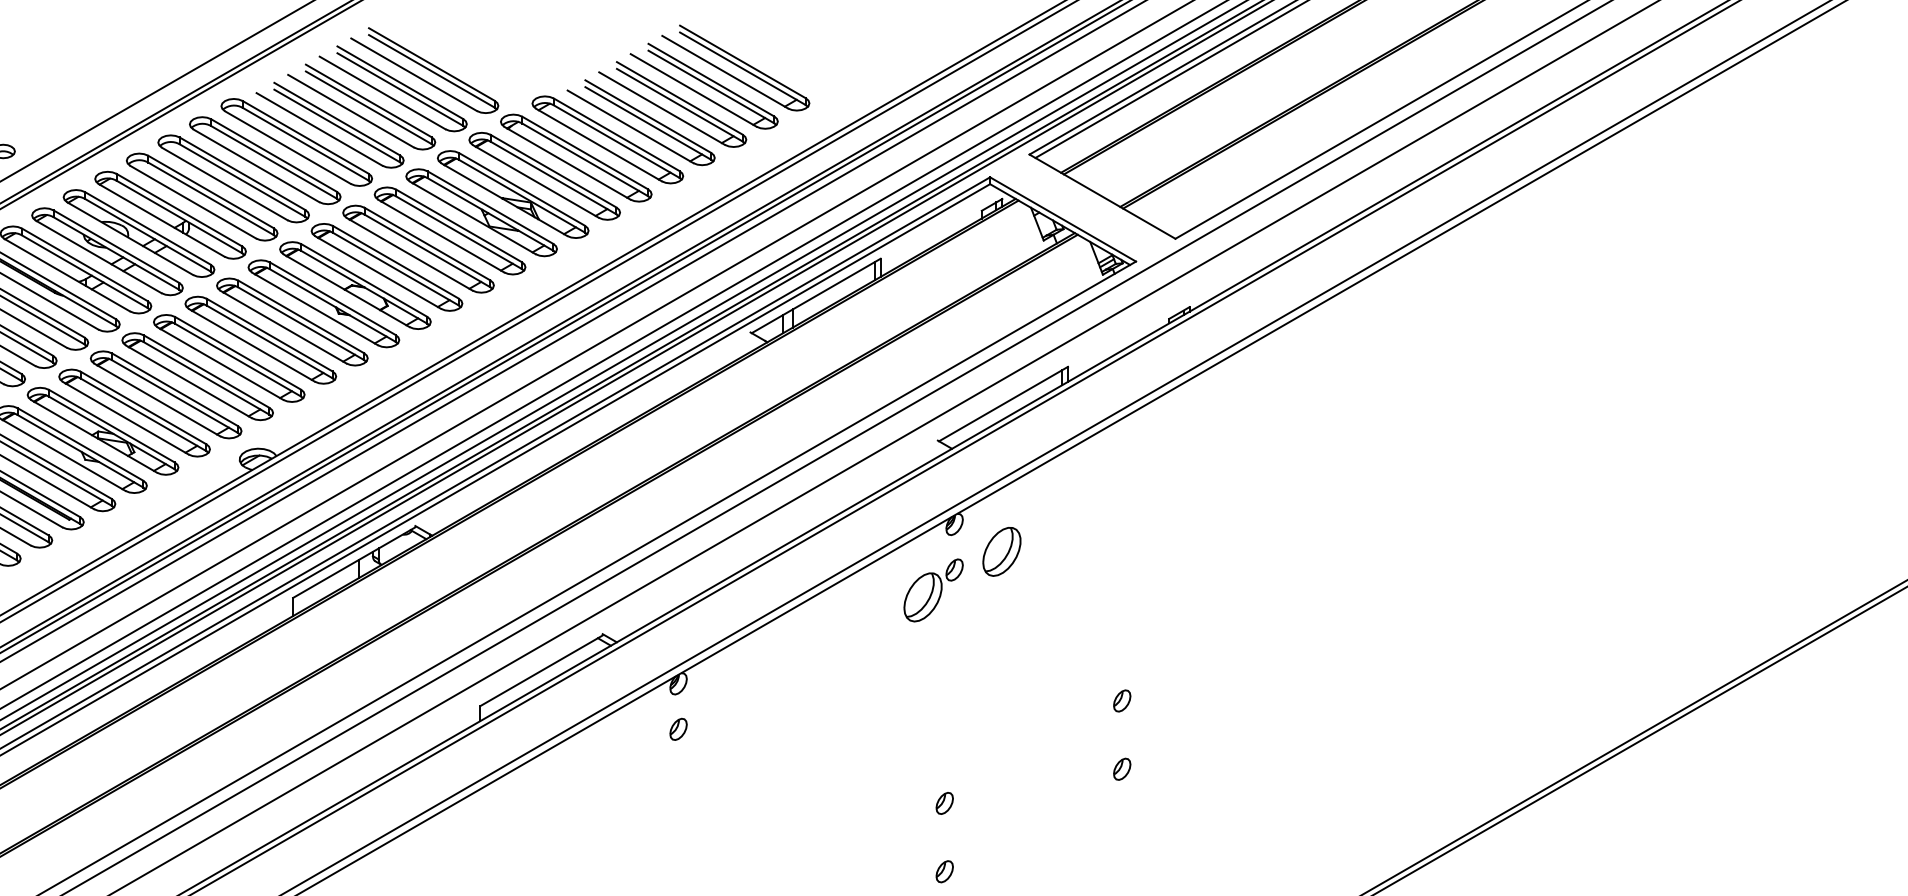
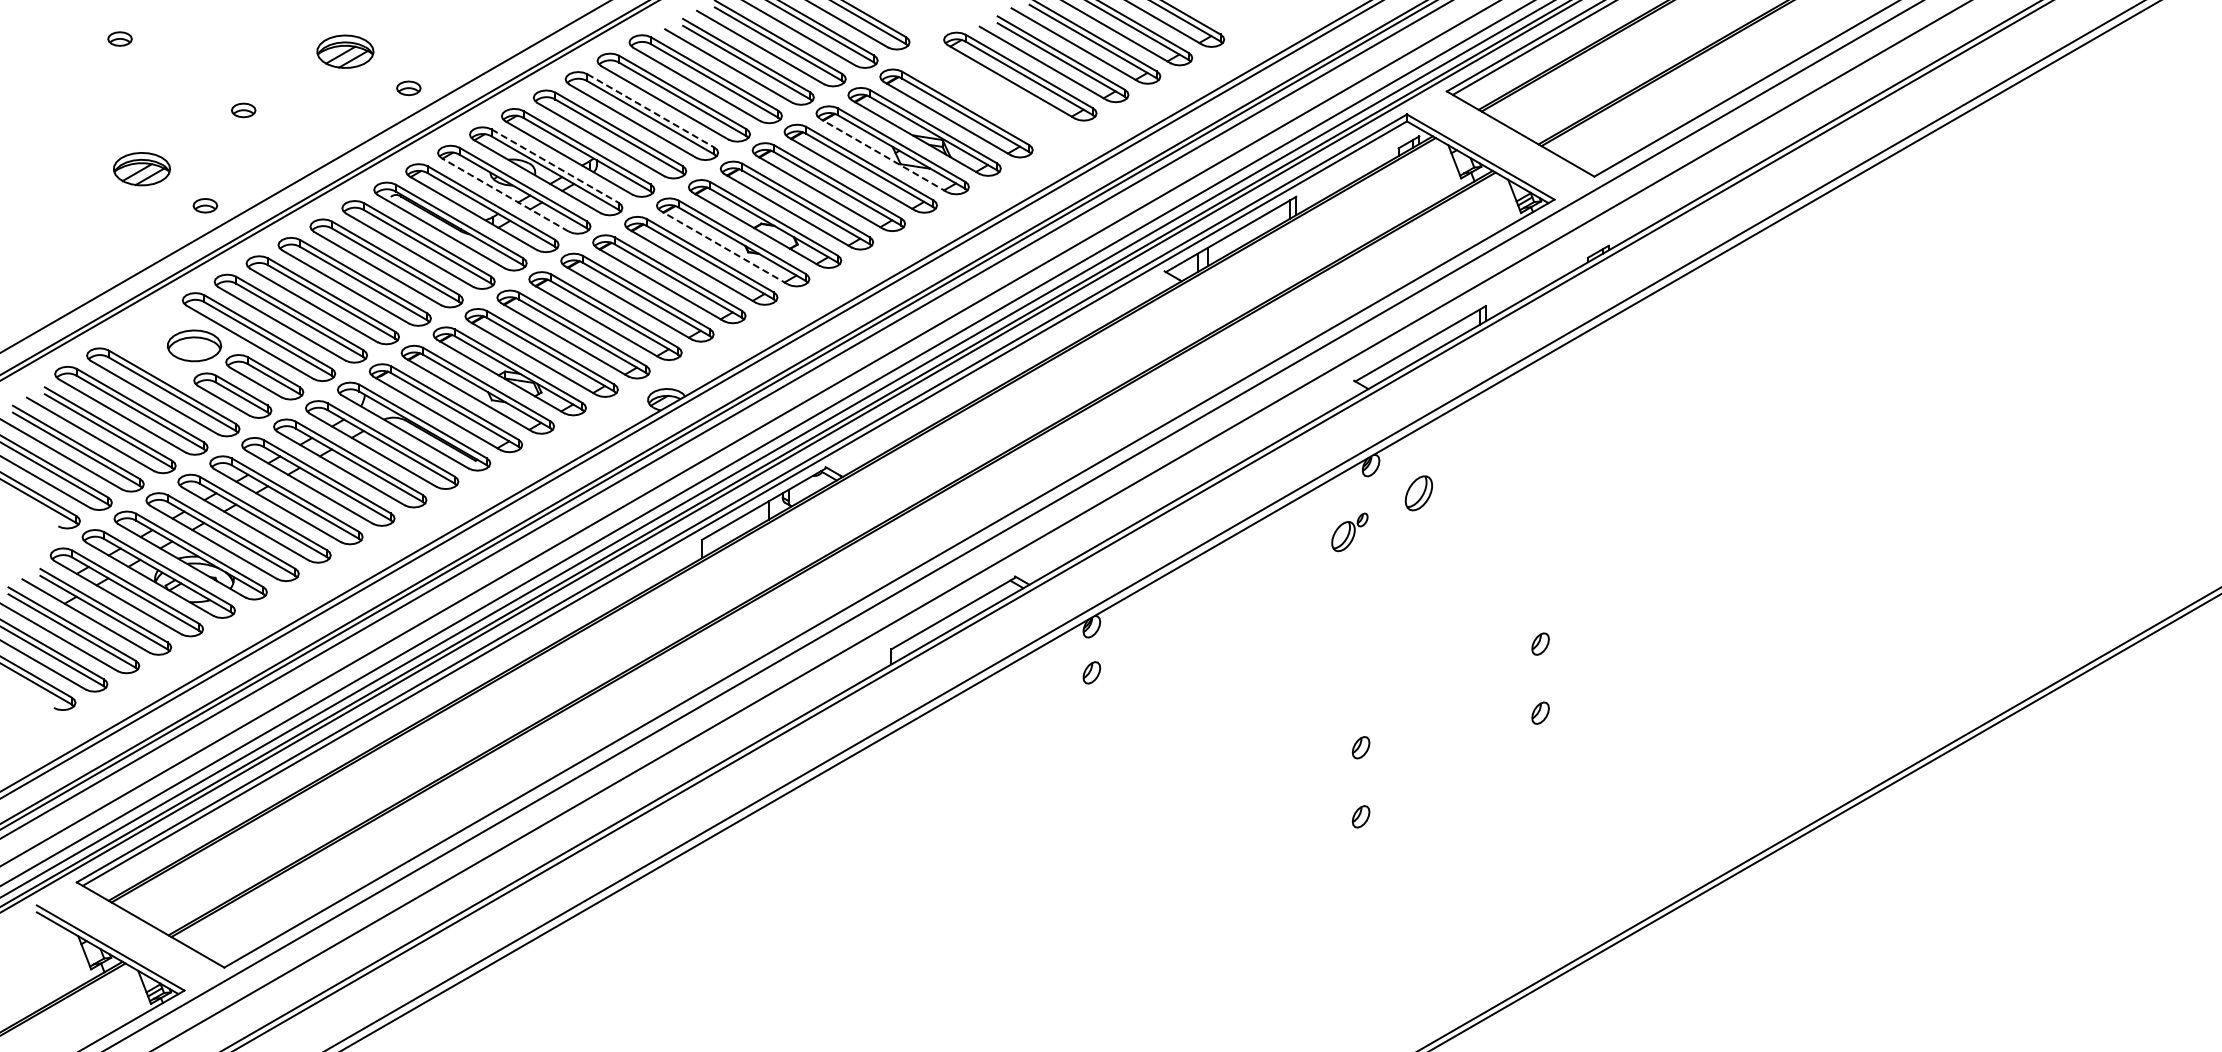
part: (576, 157) -> (988, 94), removed
line: (243, 174) -> (651, 111), solid -> dashed
line: (472, 217) -> (883, 155), solid -> dashed
line: (148, 228) -> (555, 166), solid -> dashed
line: (97, 256) -> (504, 194), solid -> dashed
line: (314, 308) -> (723, 247), solid -> dashed
part: (1001, 552) -> (1418, 493), size x0.7
part: (933, 590) -> (1349, 532), size x0.6

